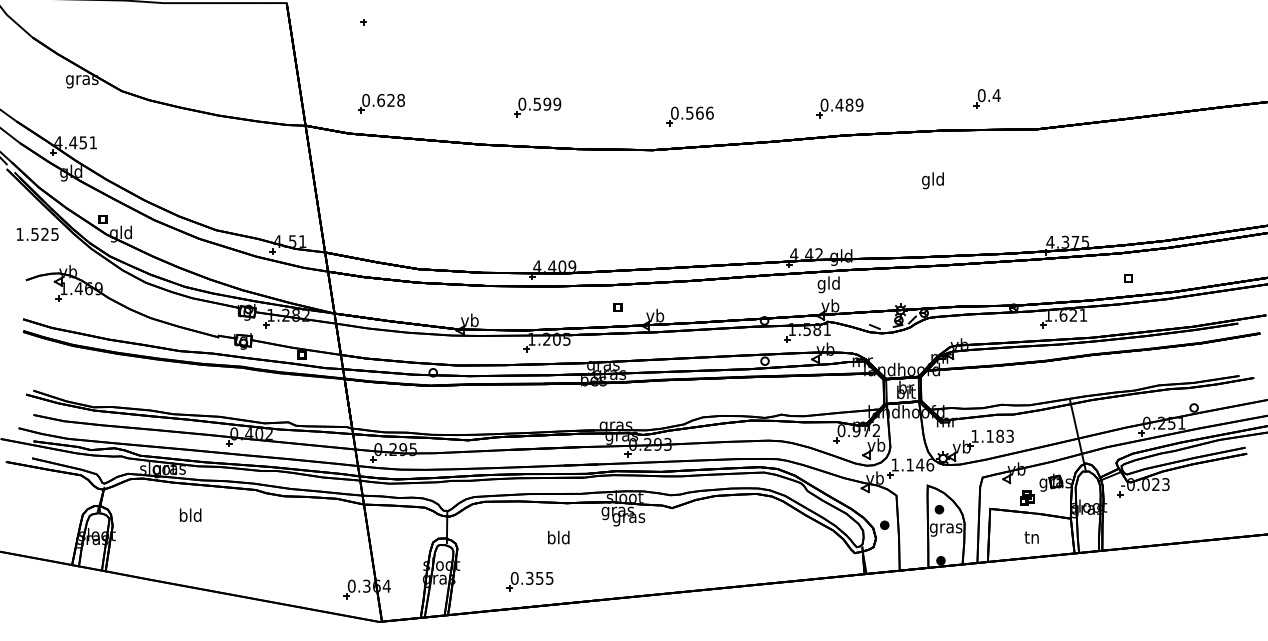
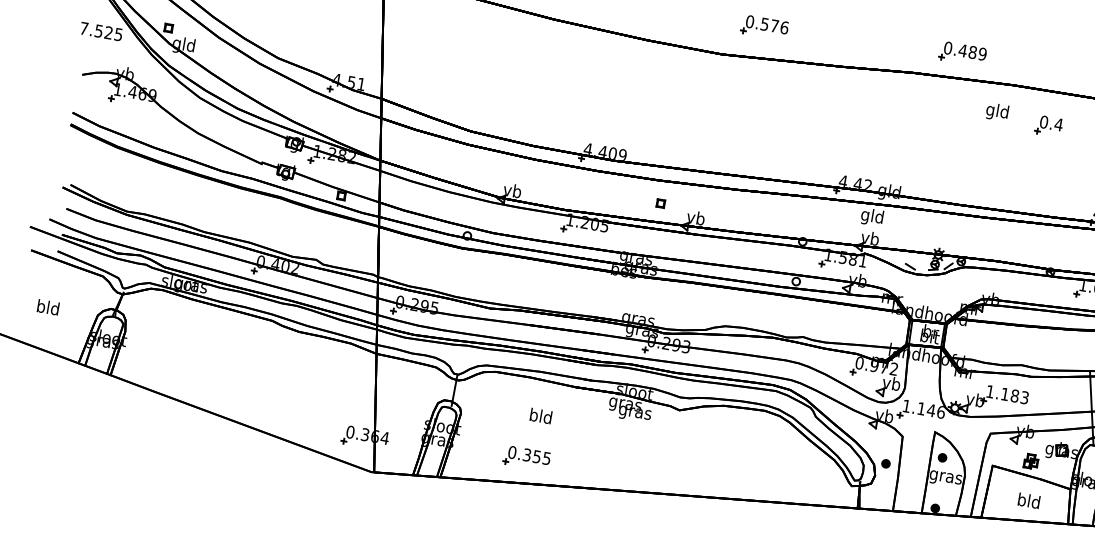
part: (986, 98) -> (1048, 125), moved
part: (839, 108) -> (962, 54), moved
text: (699, 112) -> (774, 25), 0.566 -> 0.576
text: (932, 180) -> (996, 111), moved
text: (19, 234) -> (83, 28), 1.525 -> 7.525
text: (190, 514) -> (48, 306), moved
text: (1031, 536) -> (1028, 500), tn -> bld
text: (558, 537) -> (540, 415), moved

